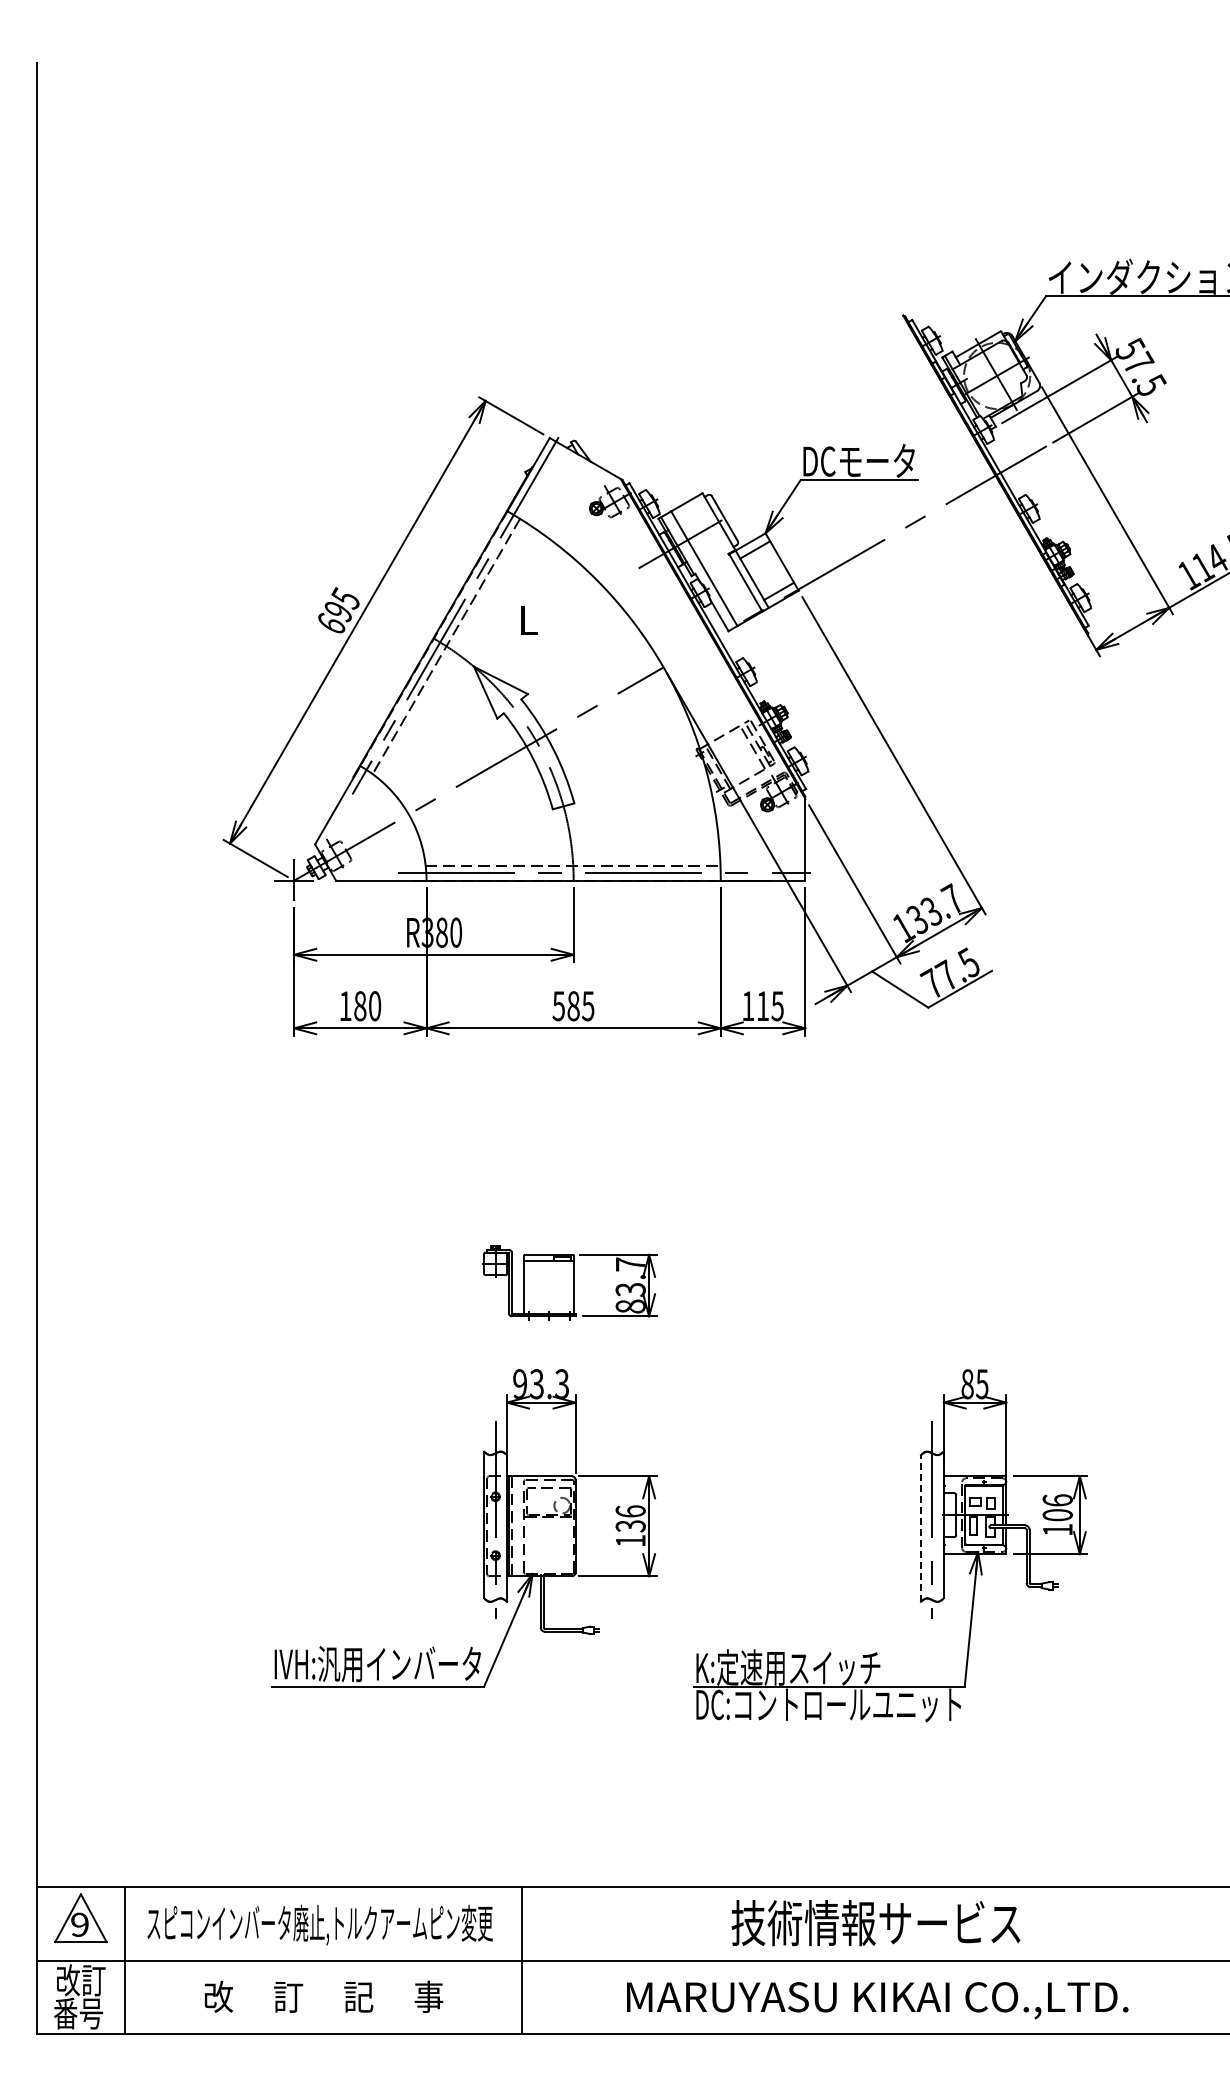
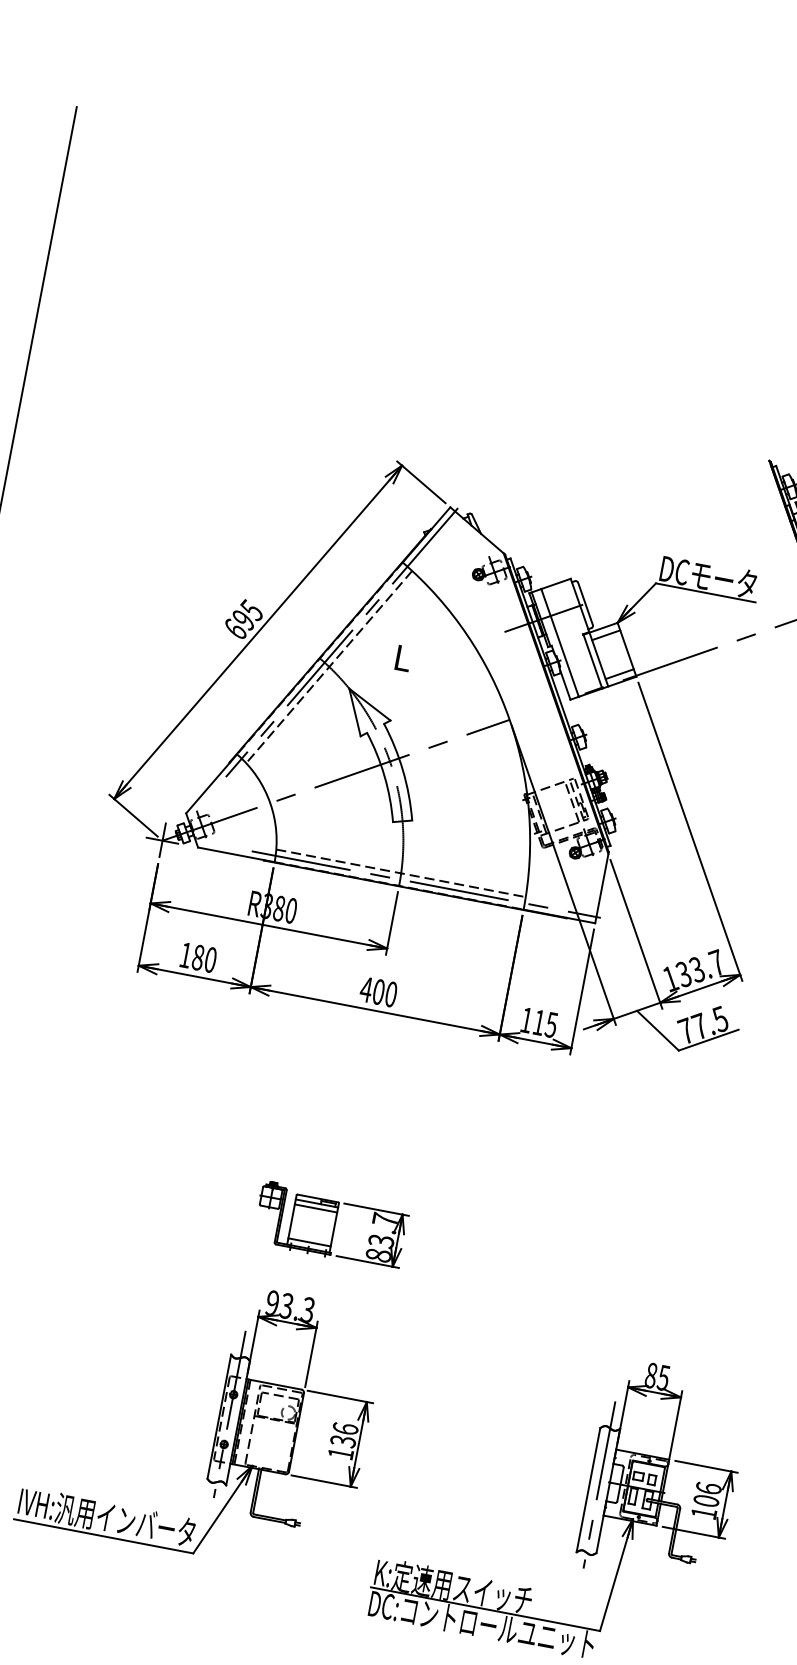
text: (573, 1006) -> (378, 992), 585 -> 400
line: (549, 1266) -> (316, 1208), added
line: (549, 1306) -> (309, 1242), added
line: (920, 1527) -> (588, 1489), dashed -> solid

